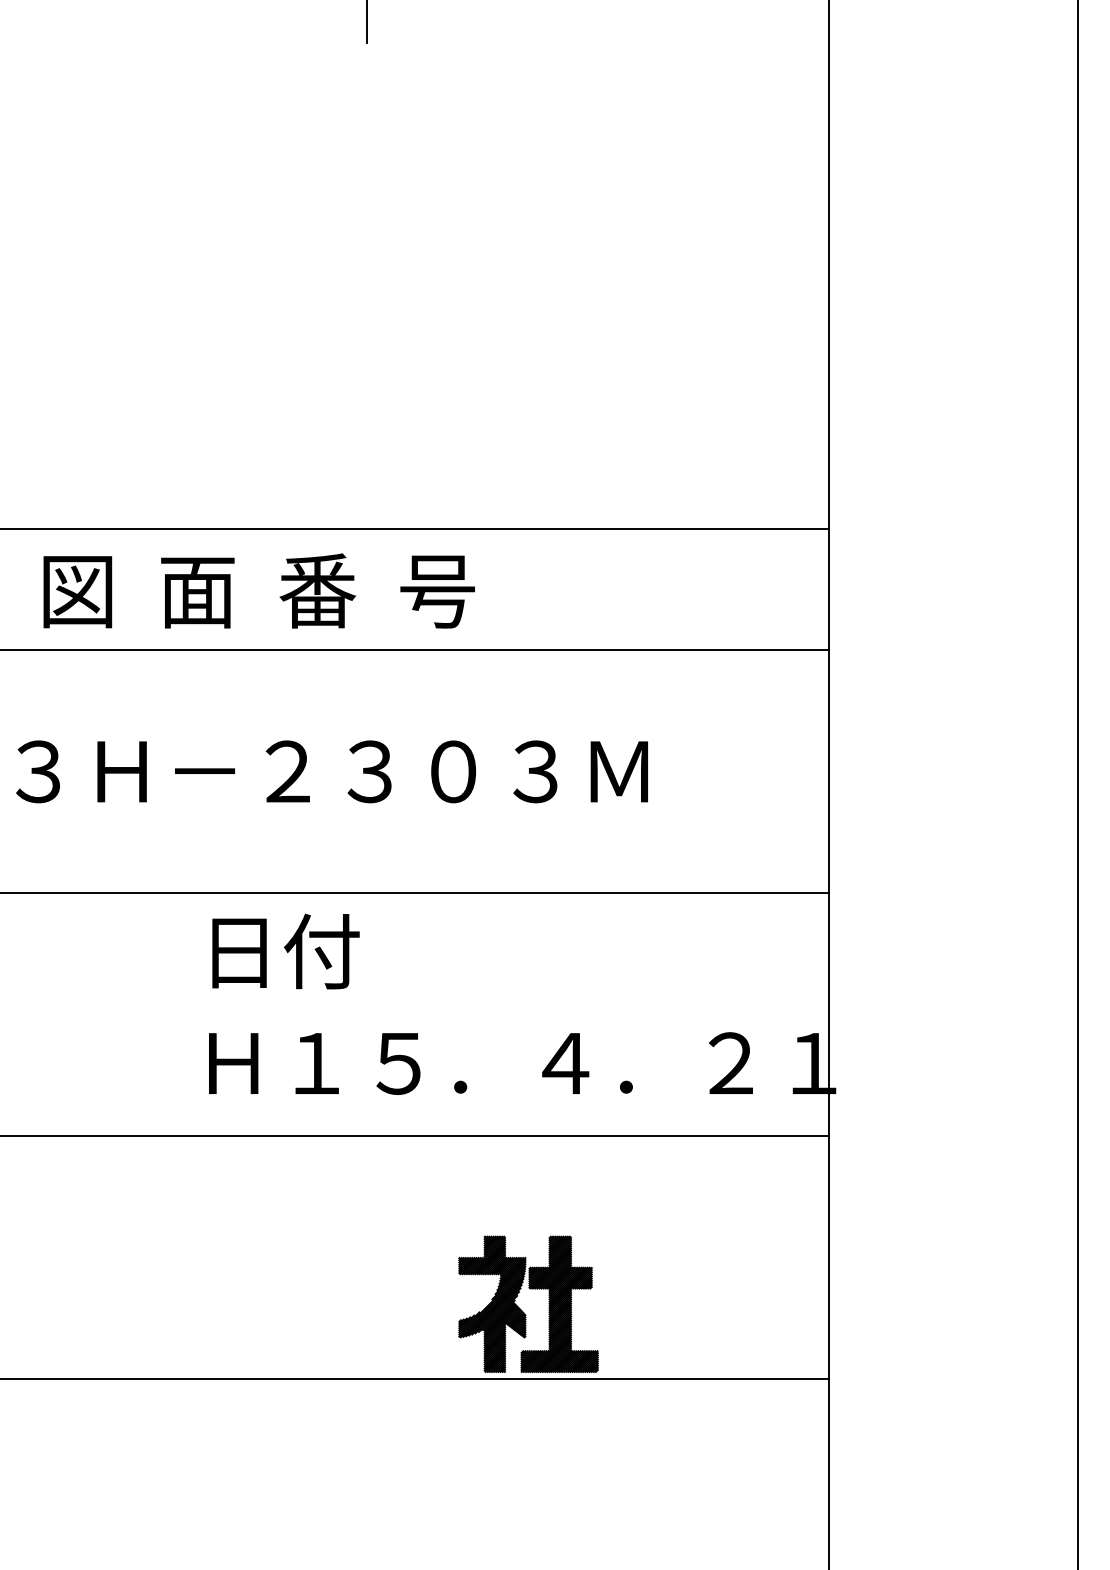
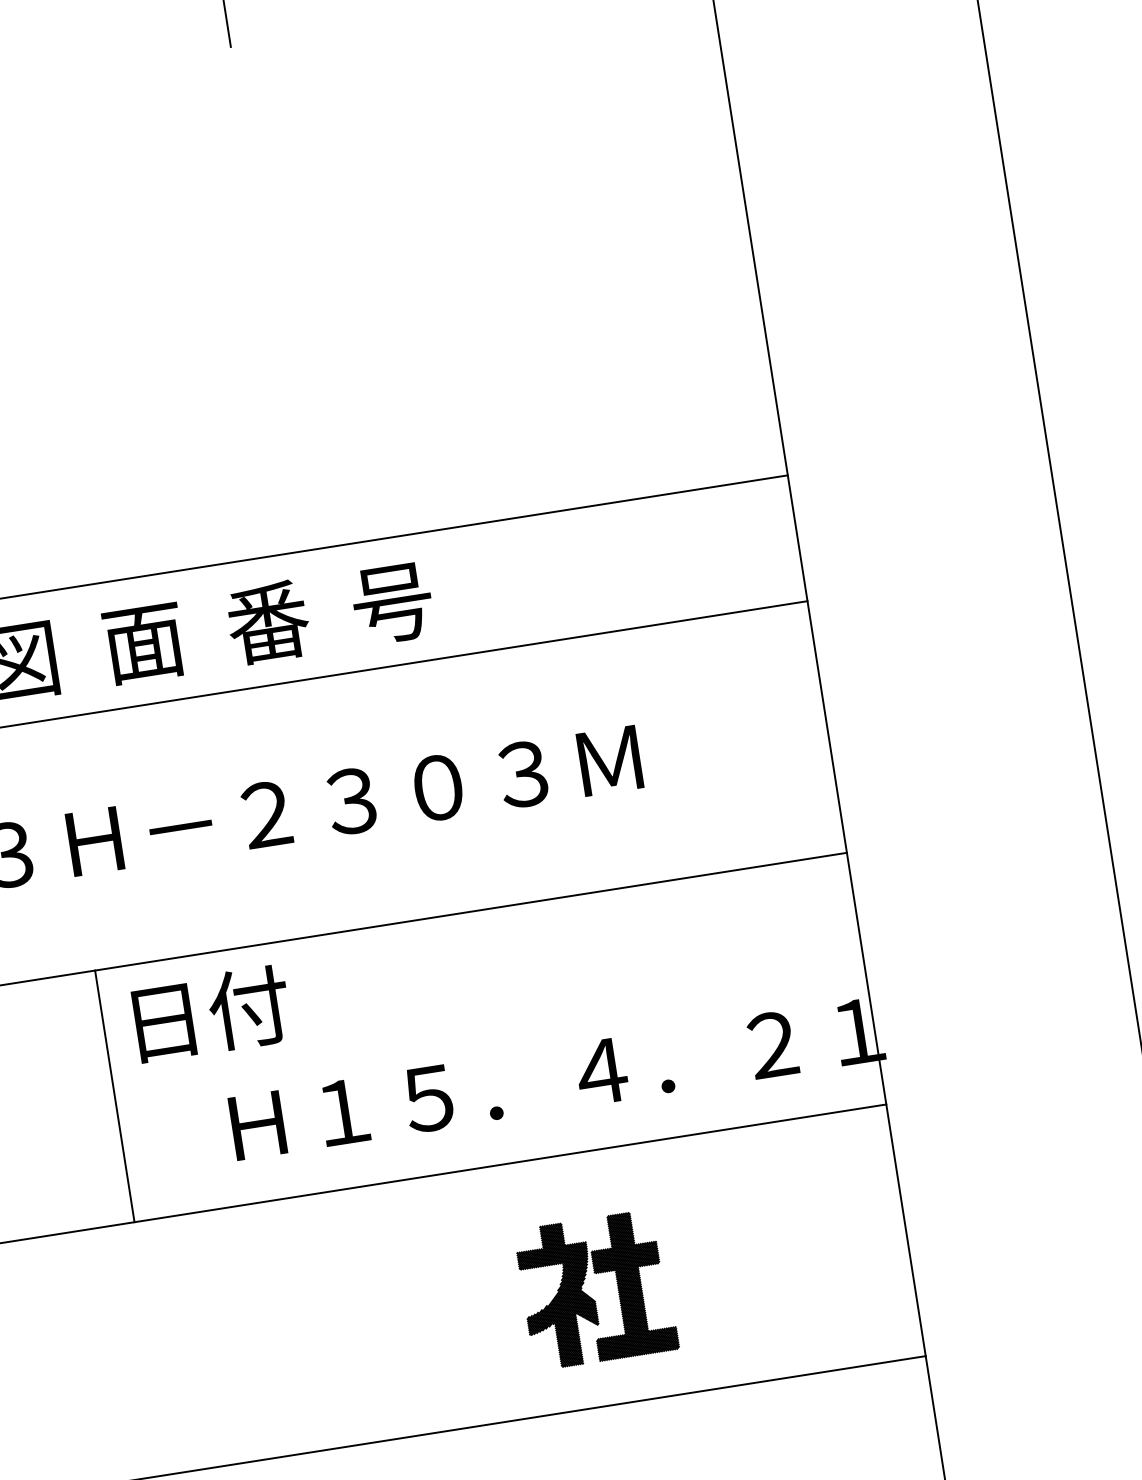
text: (285, 951) -> (211, 1013), moved
line: (103, 1014) -> (115, 1095), added
part: (521, 1309) -> (590, 1296), moved

